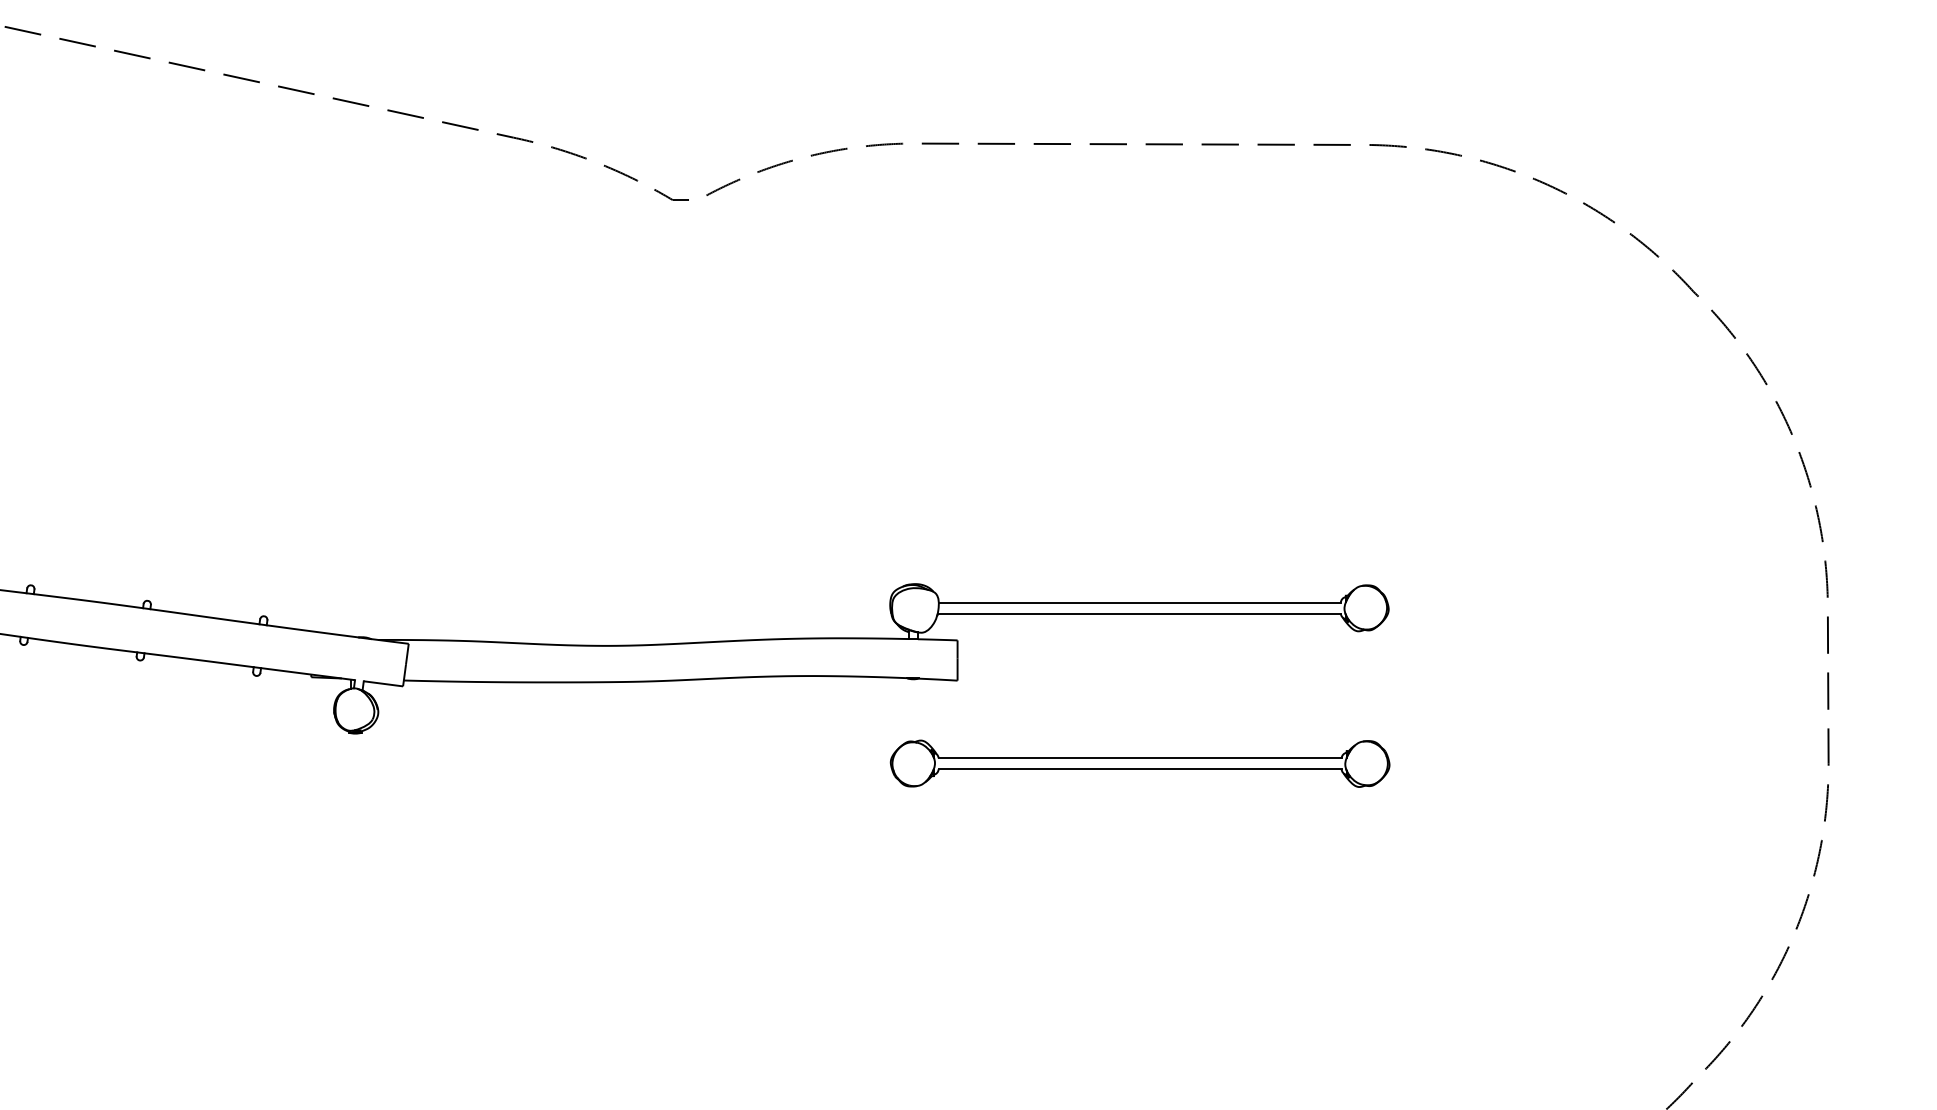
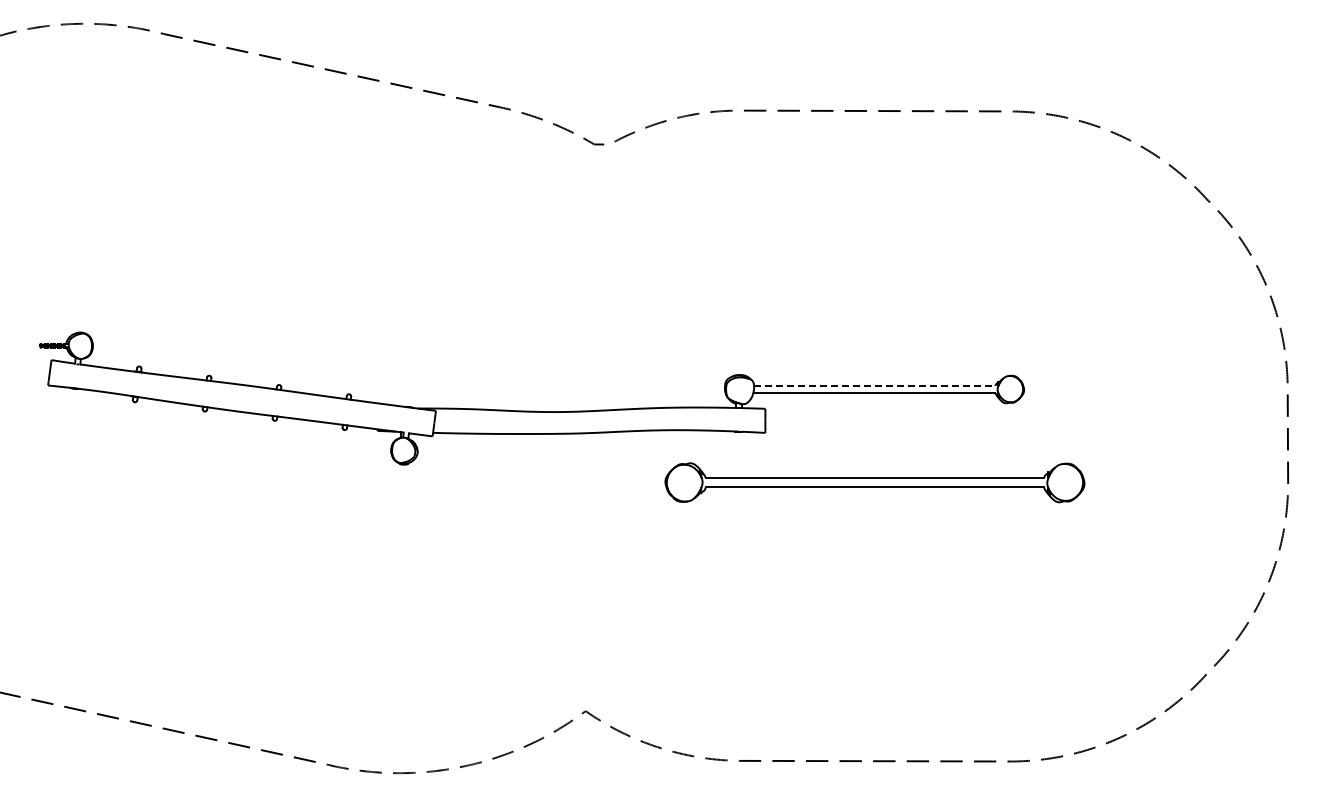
line: (1139, 603) -> (874, 386), solid -> dashed
part: (1139, 763) -> (874, 482), size x1.4

